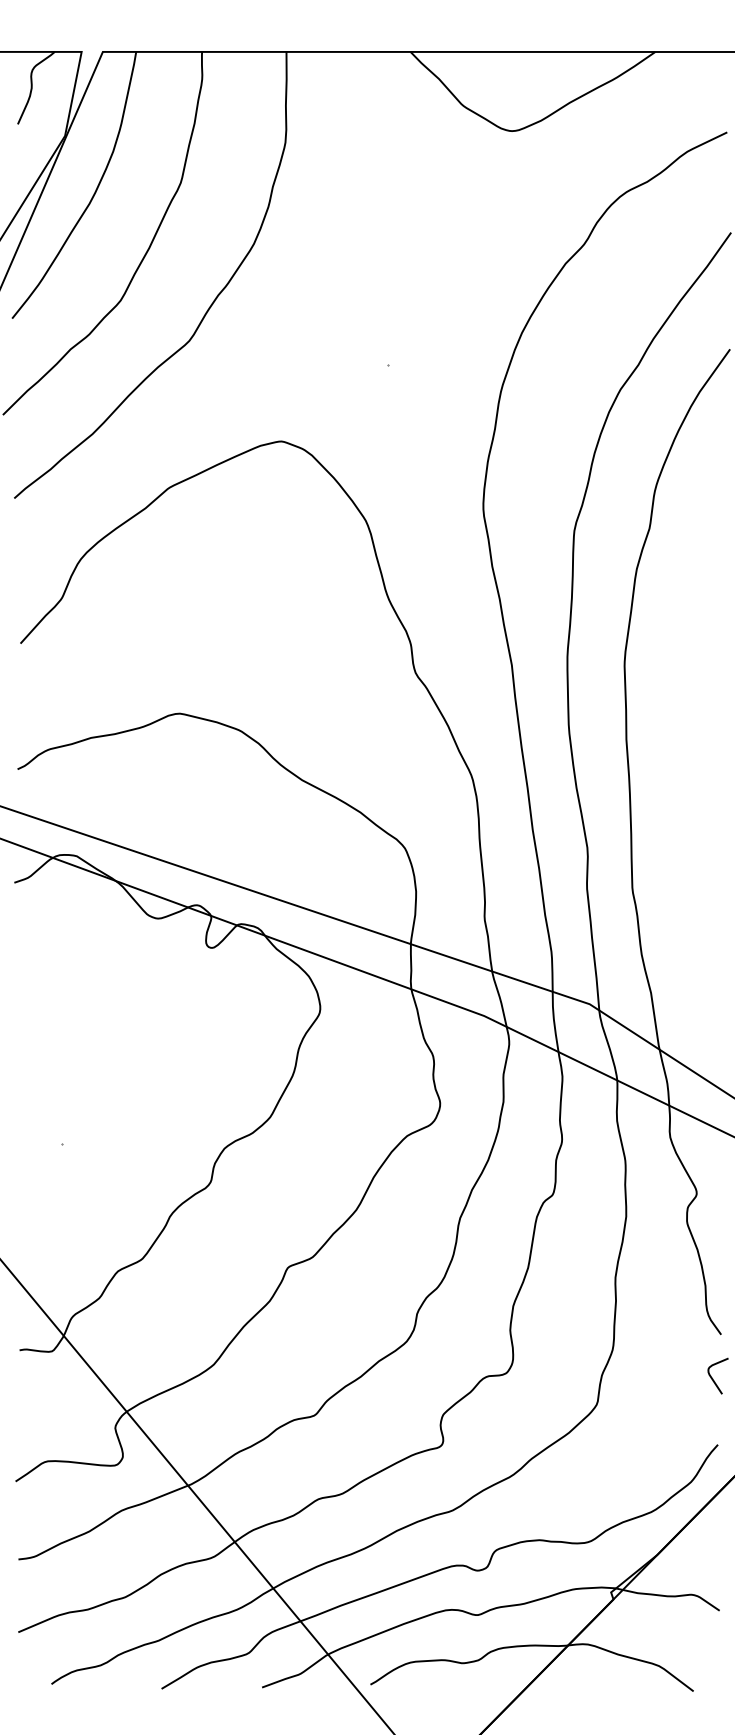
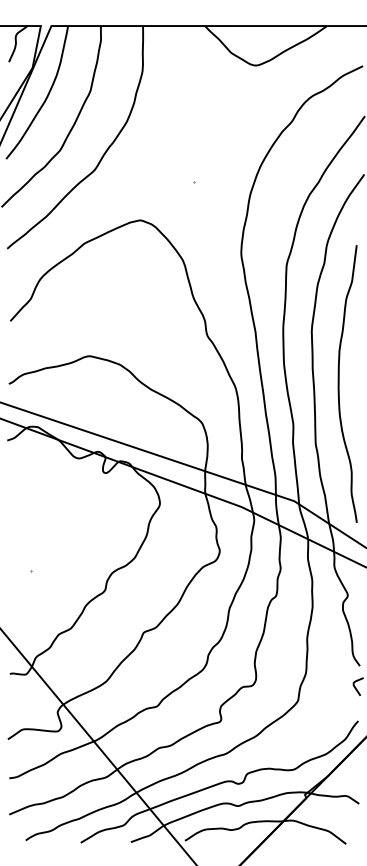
curve: (680, 768) -> (339, 383), added

